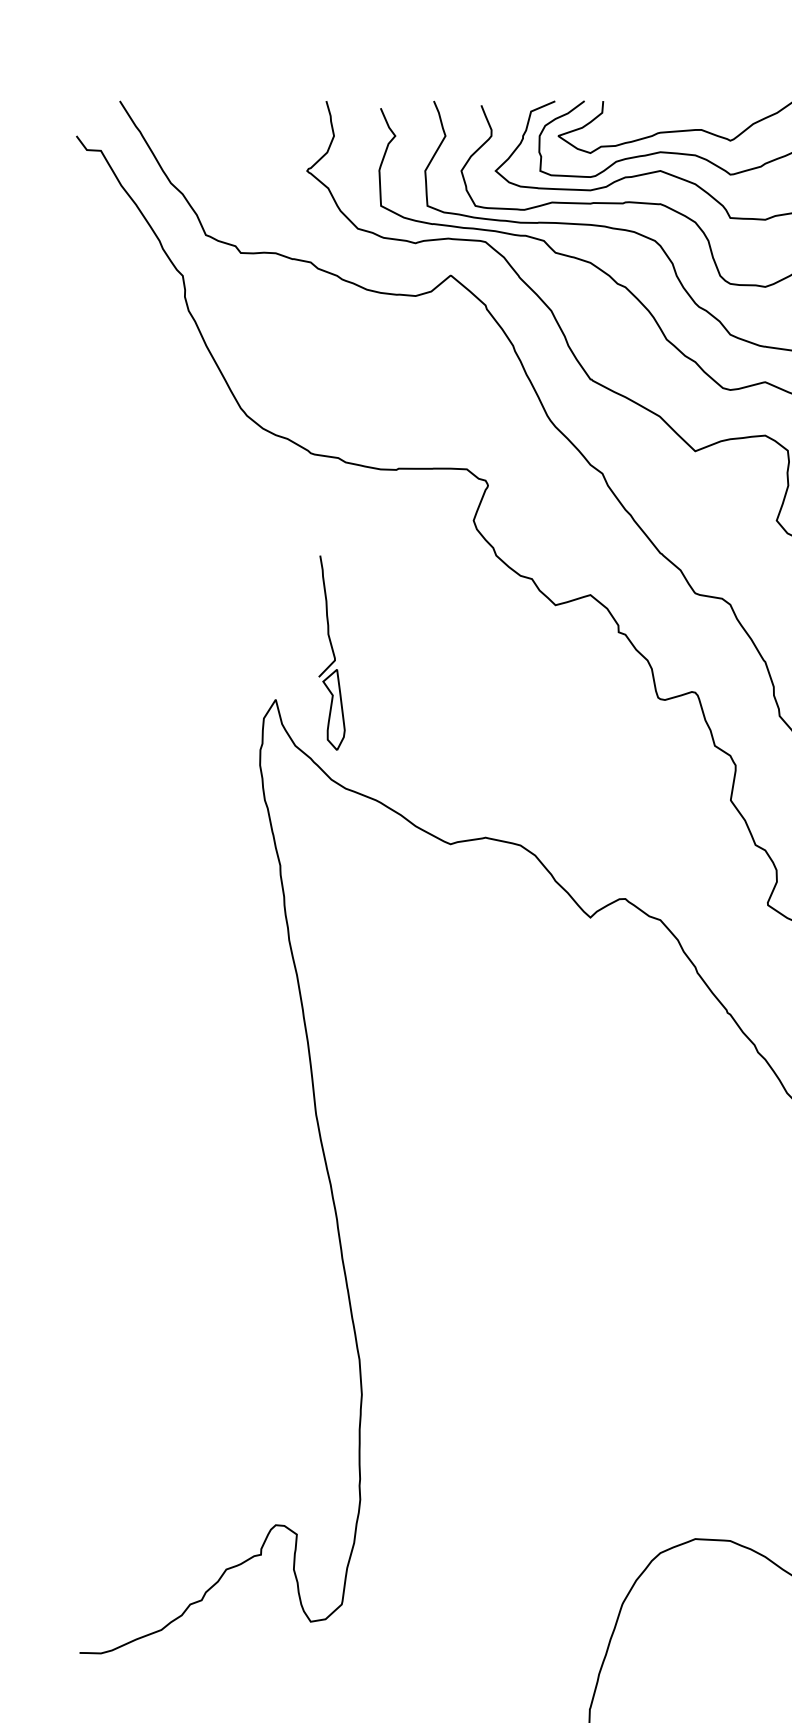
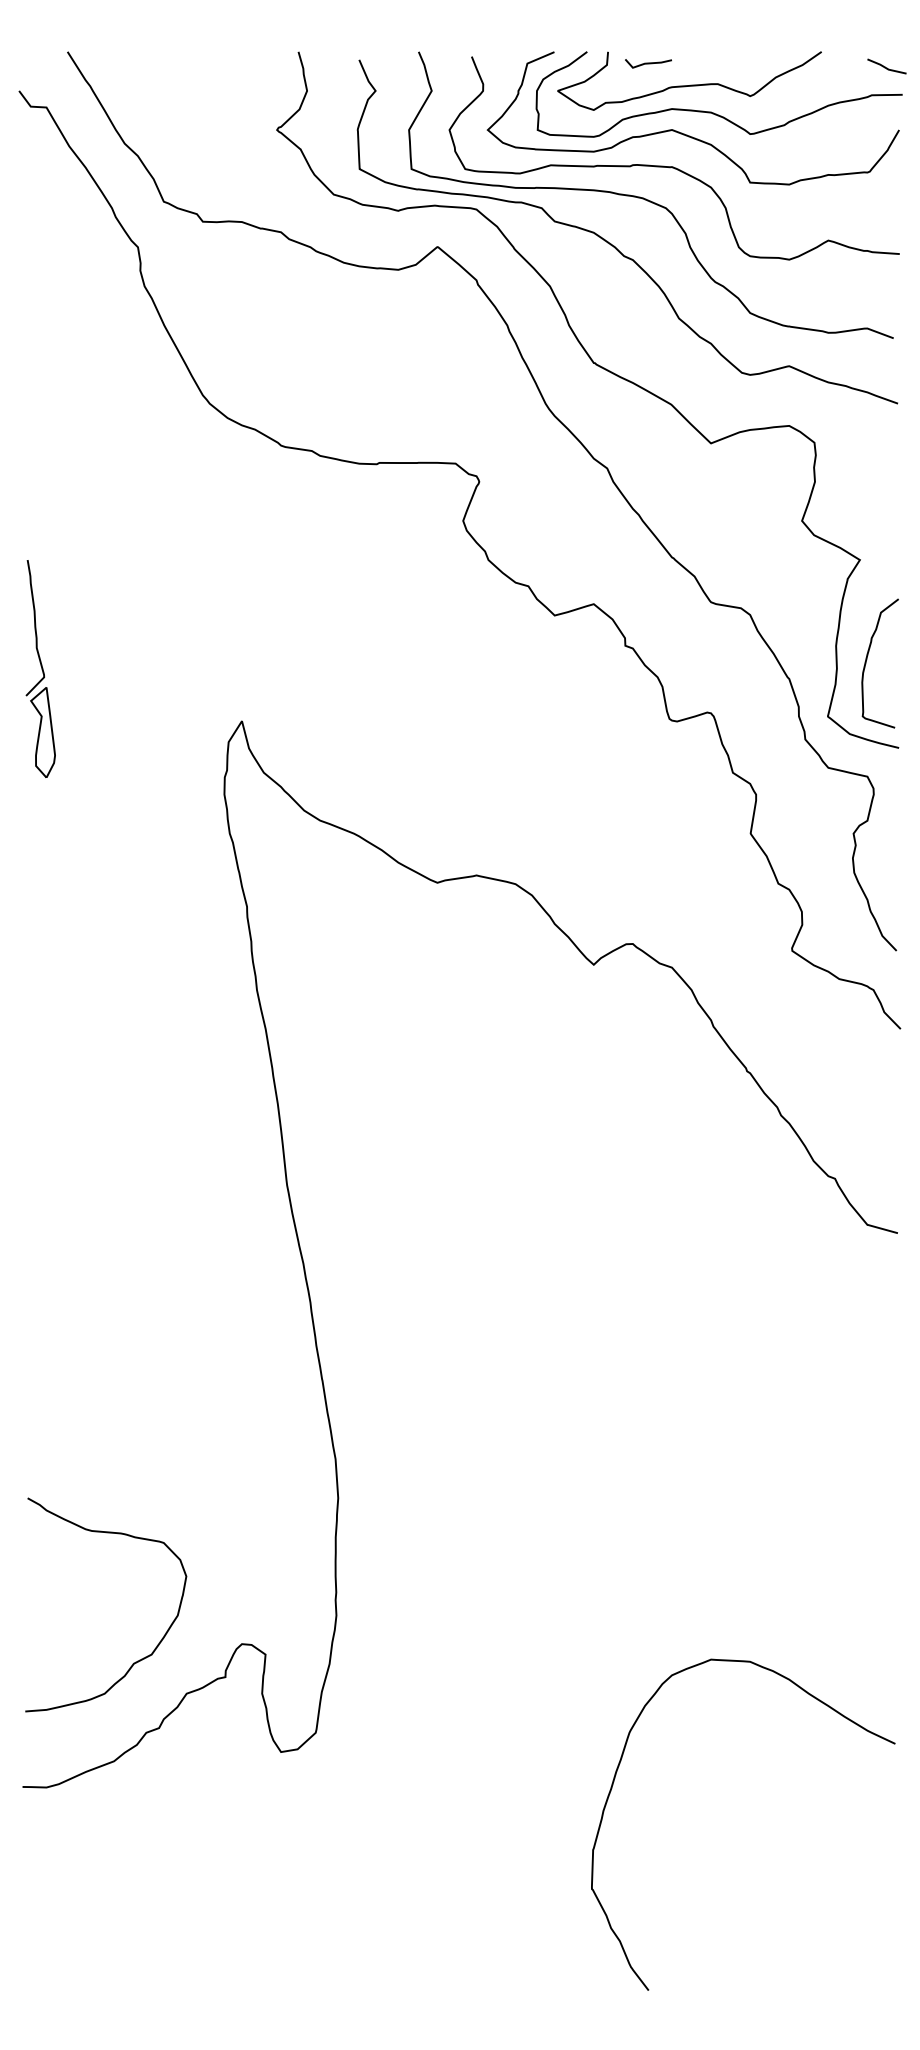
line: (639, 111) -> (648, 63), added
part: (331, 652) -> (40, 668), moved
curve: (180, 1540) -> (135, 1661), added

